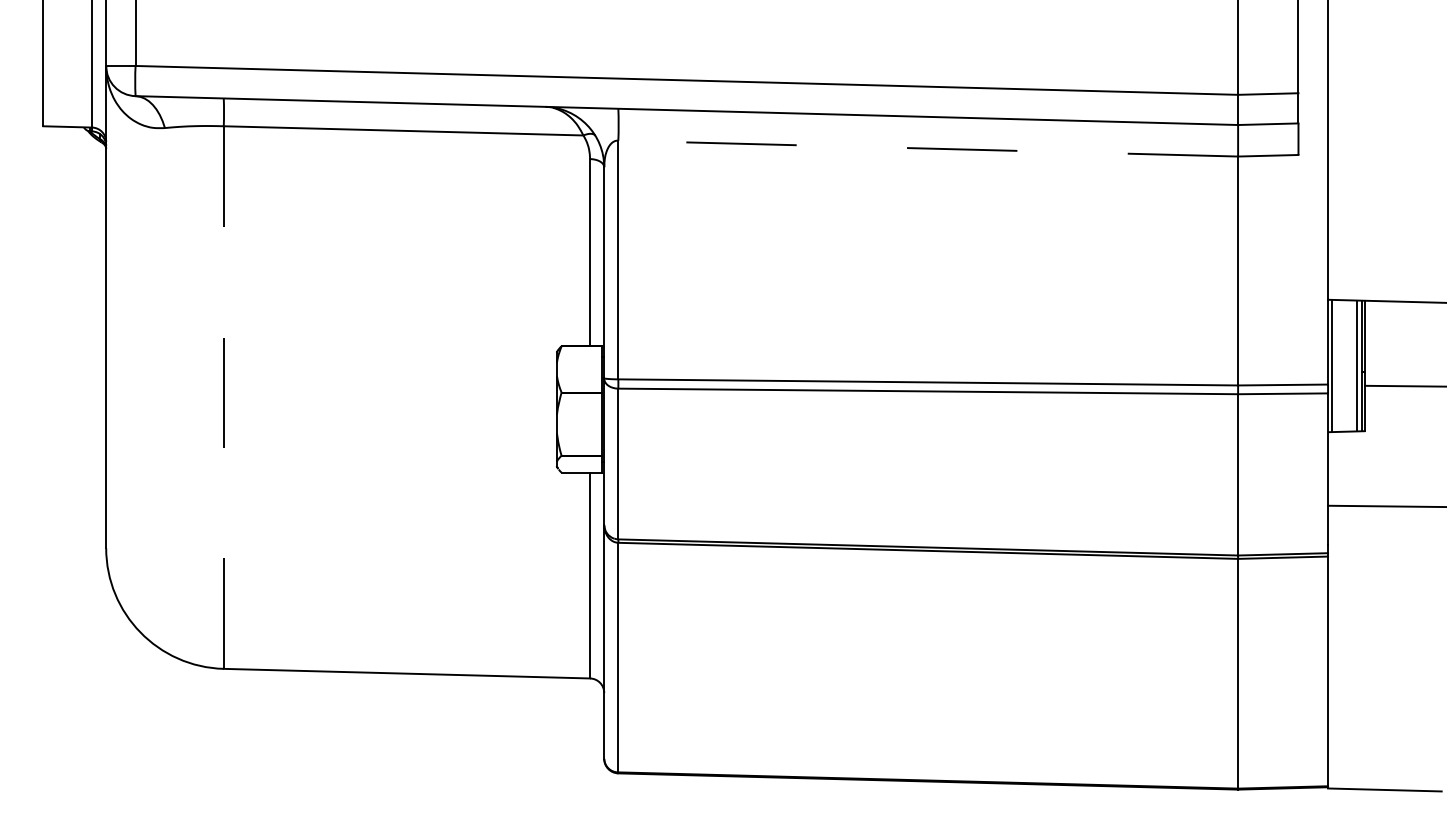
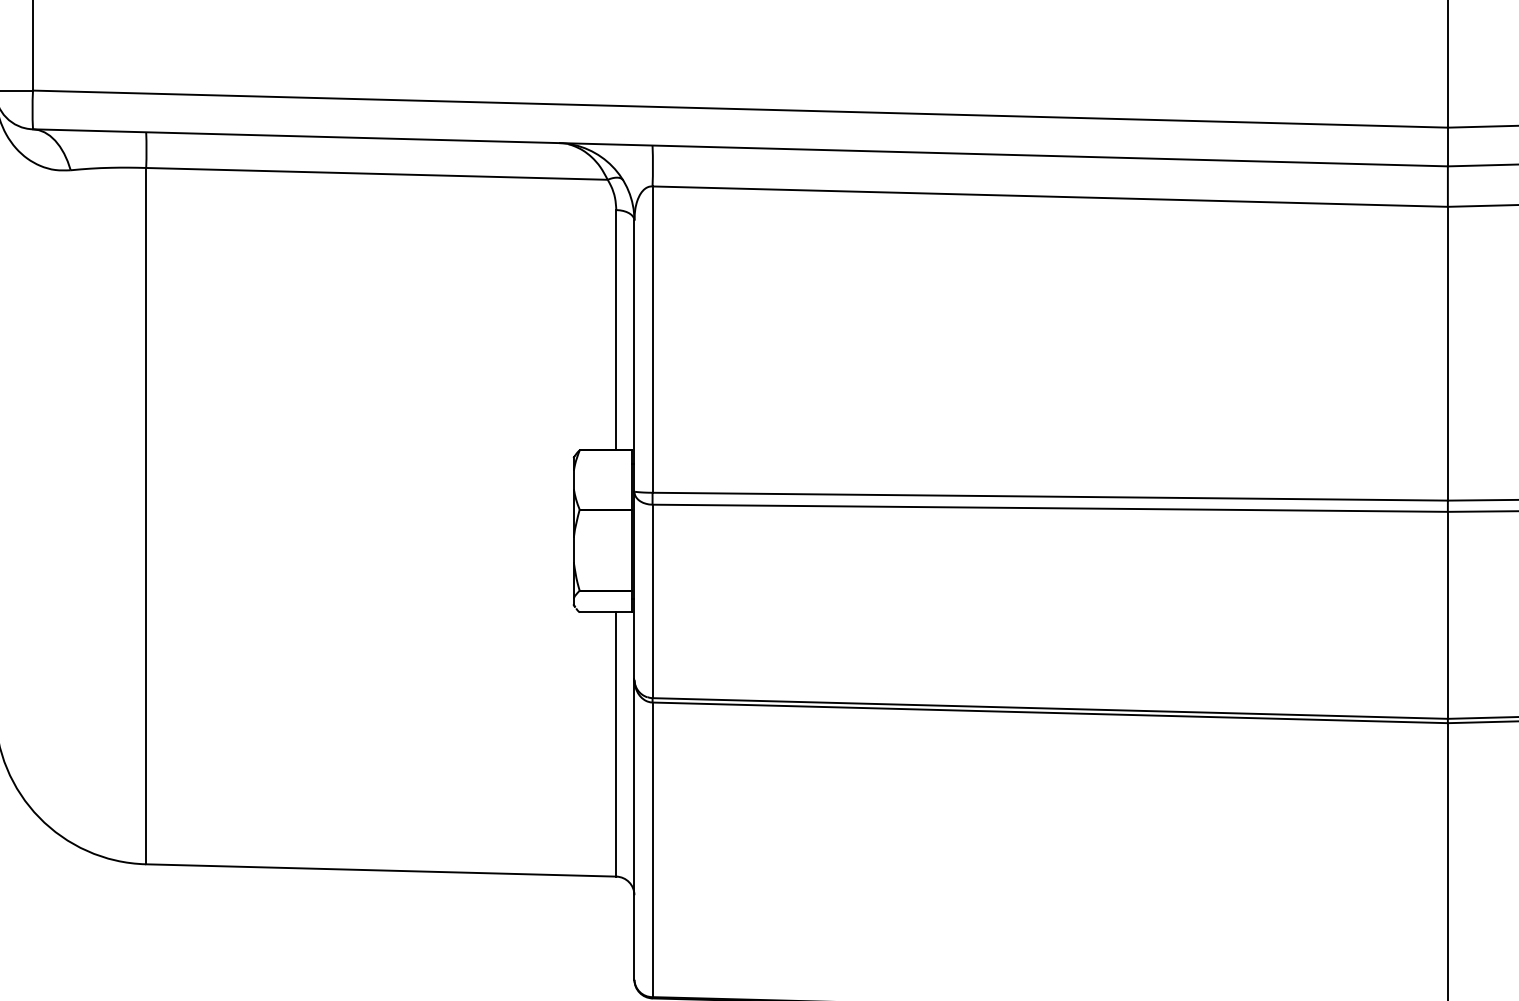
line: (928, 148) -> (1050, 196), dashed -> solid
line: (223, 397) -> (145, 516), dashed -> solid

